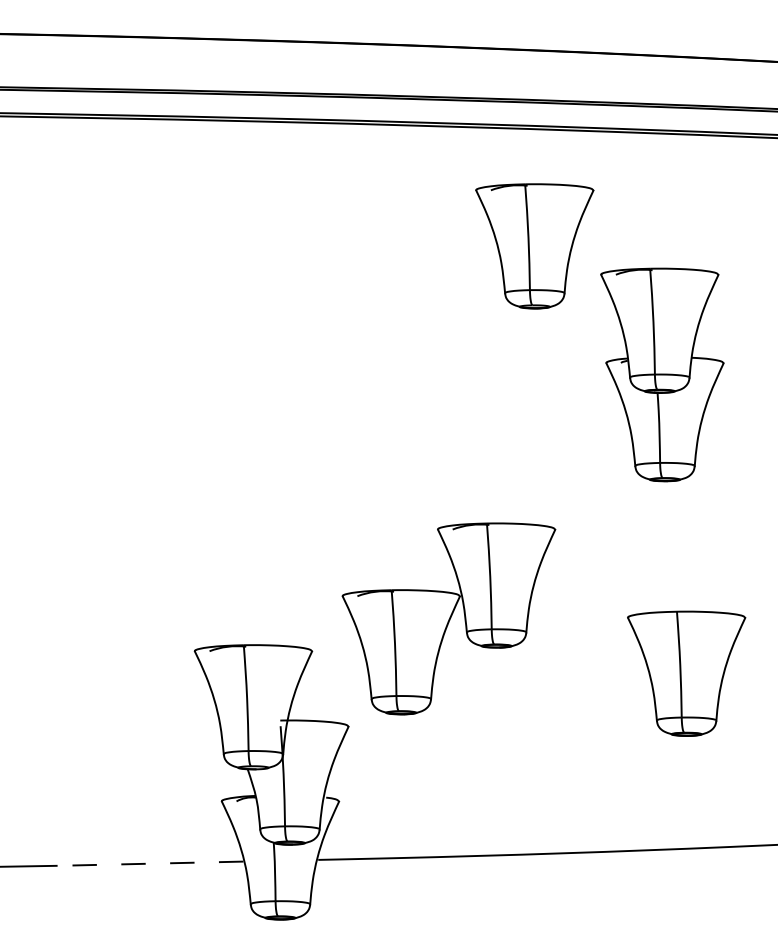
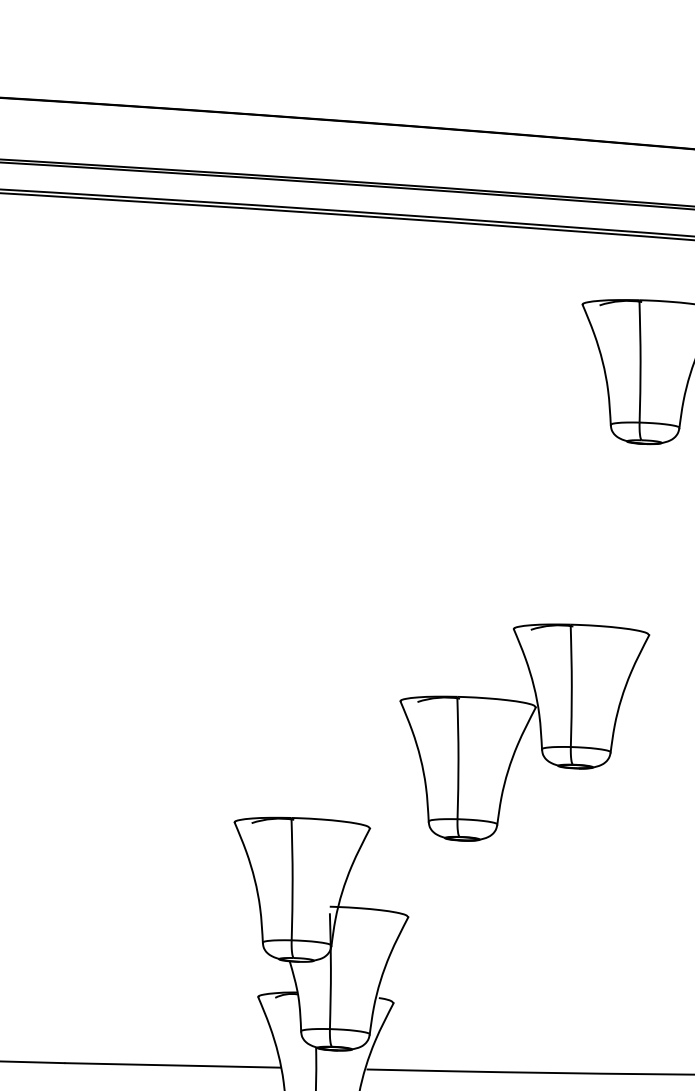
part: (448, 618) -> (521, 732), moved
line: (150, 863) -> (172, 1065), dashed -> solid

